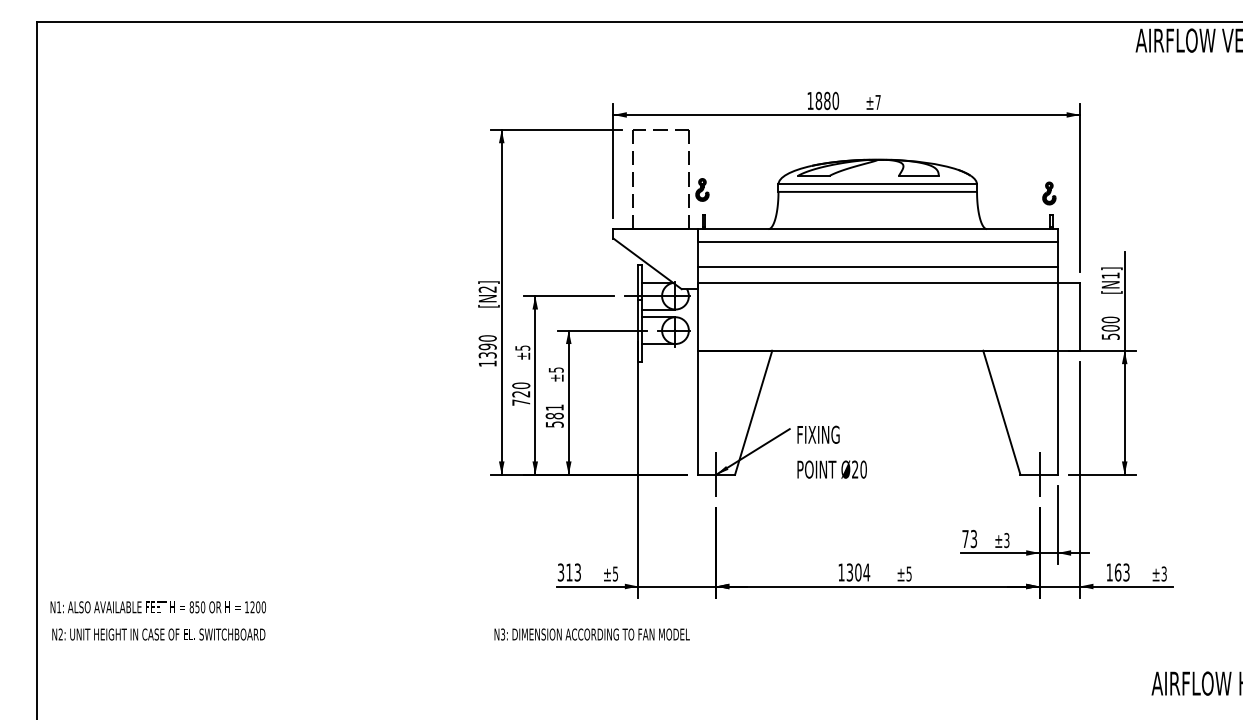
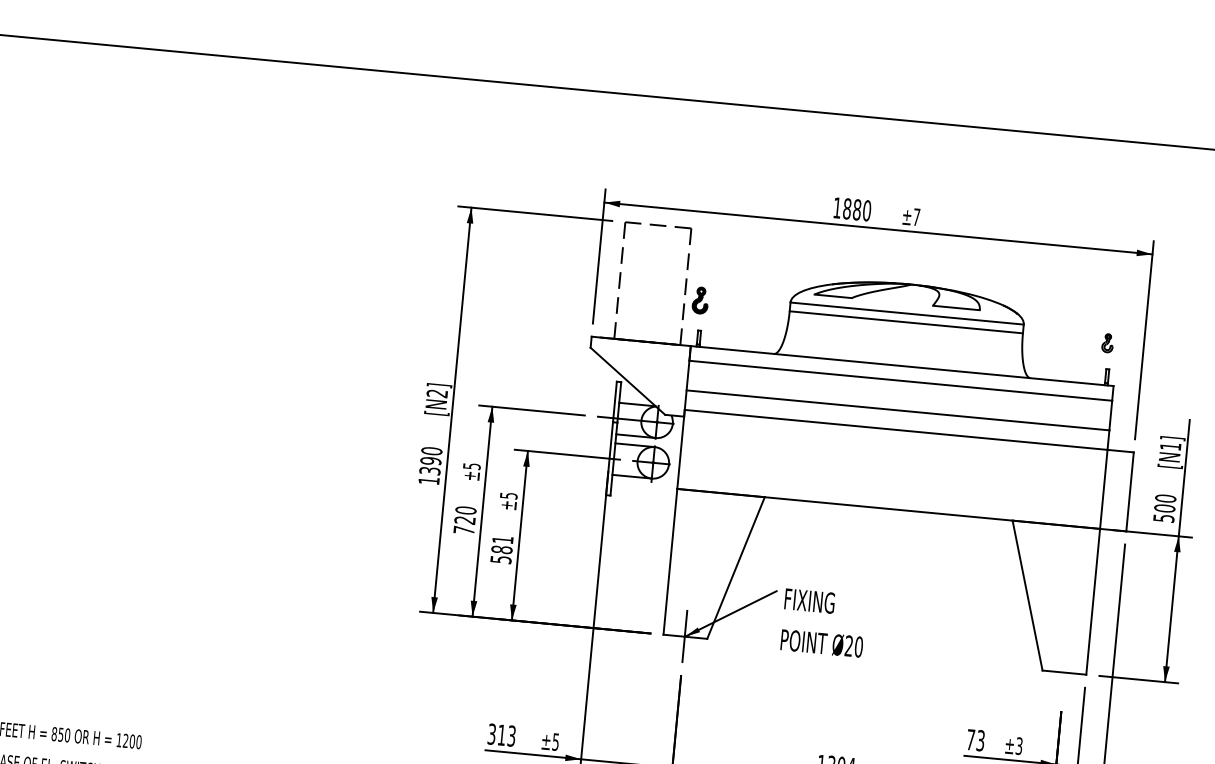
part: (1049, 193) -> (1107, 343), size x0.7
line: (1039, 474) -> (1064, 672), removed

